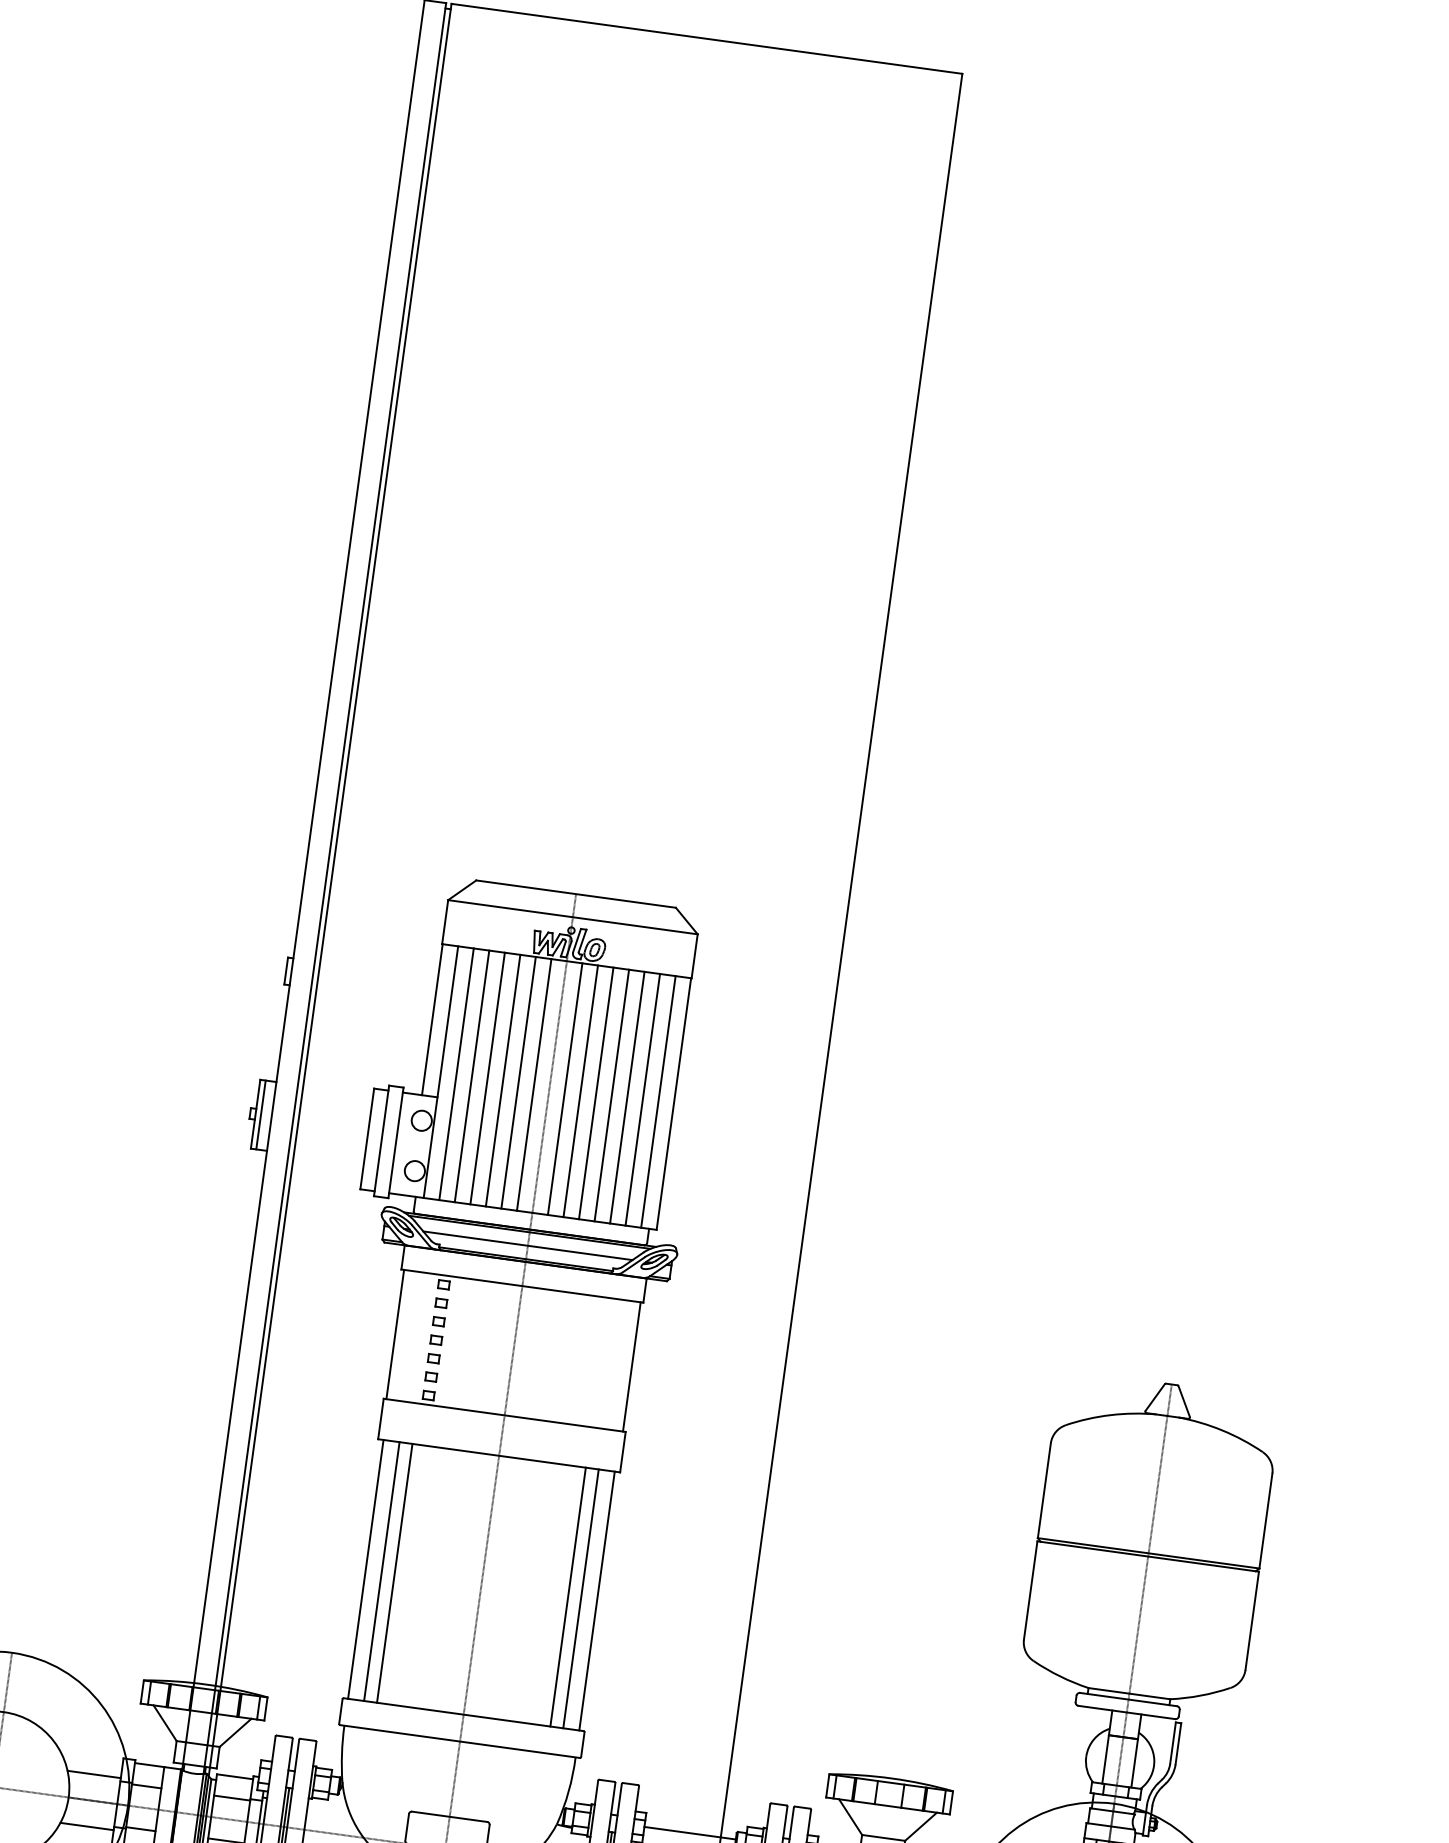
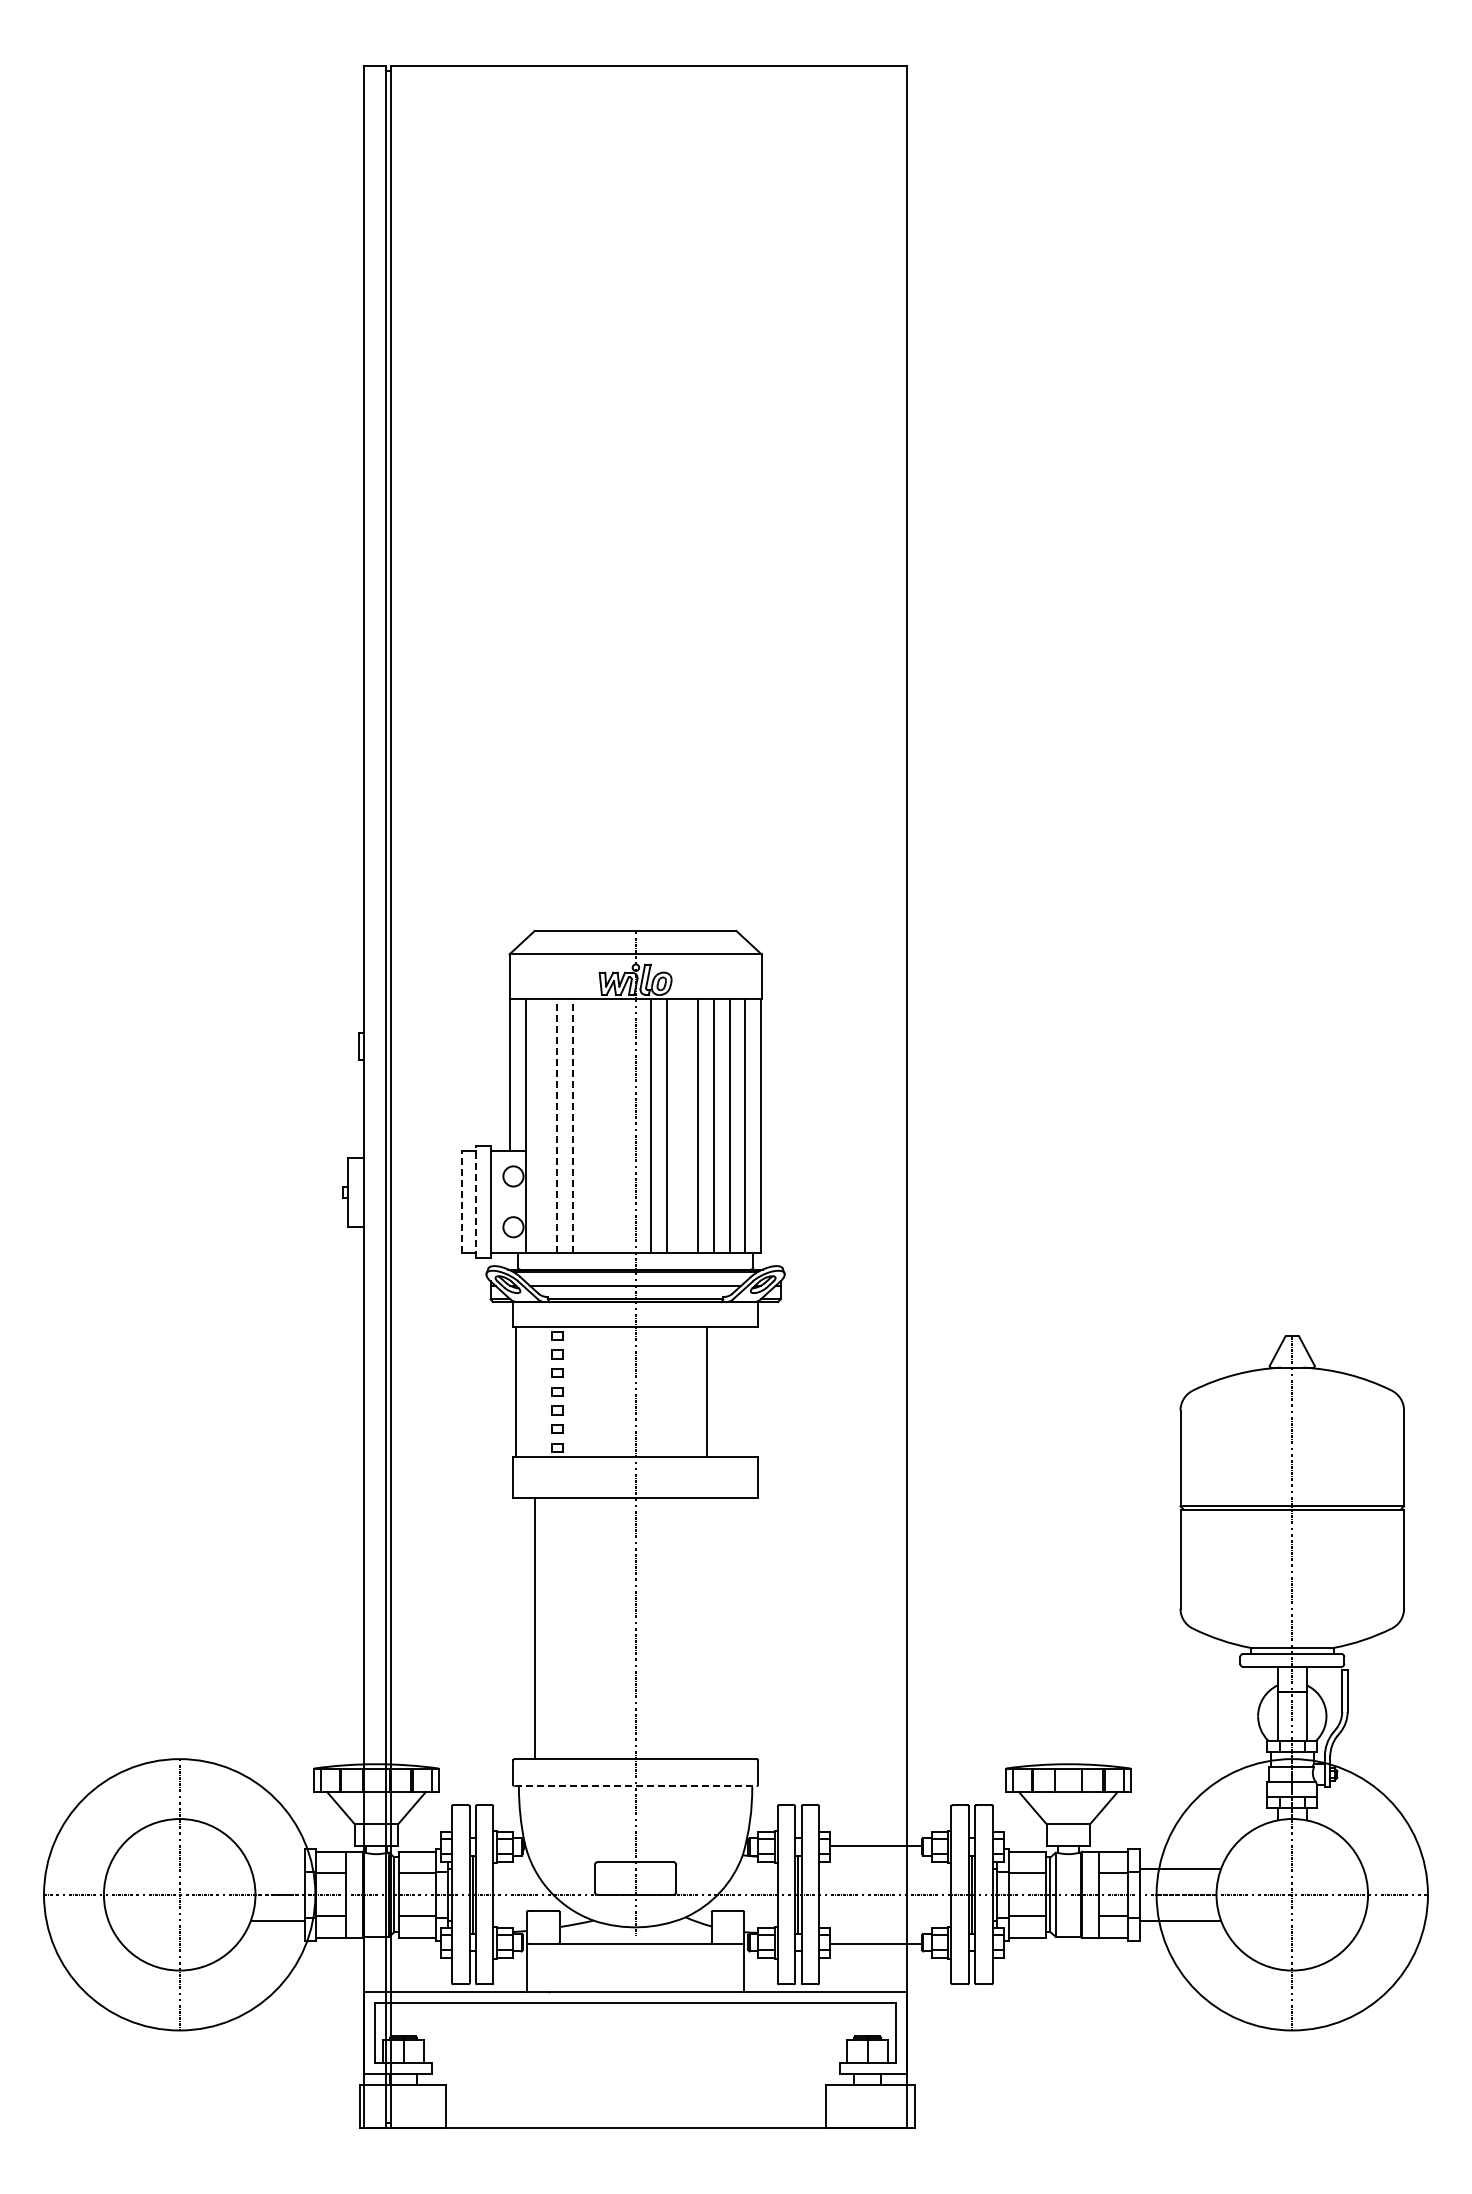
line: (456, 1074) -> (541, 1125), removed
line: (472, 1076) -> (557, 1125), solid -> dashed
line: (487, 1078) -> (572, 1125), solid -> dashed
line: (503, 1080) -> (588, 1125), removed
line: (518, 1082) -> (604, 1125), removed
line: (533, 1084) -> (619, 1125), removed
line: (596, 1093) -> (682, 1125), removed
line: (261, 1114) -> (353, 1192), removed
line: (366, 1138) -> (461, 1201), solid -> dashed
line: (381, 1140) -> (476, 1201), solid -> dashed
line: (631, 1366) -> (706, 1391), moved
line: (365, 1569) -> (518, 1628), removed
line: (395, 1573) -> (548, 1628), removed
line: (568, 1597) -> (723, 1628), removed
line: (581, 1598) -> (736, 1628), removed
line: (597, 1601) -> (752, 1628), removed
line: (460, 1741) -> (636, 1786), solid -> dashed
line: (94, 1774) -> (277, 1868), removed

